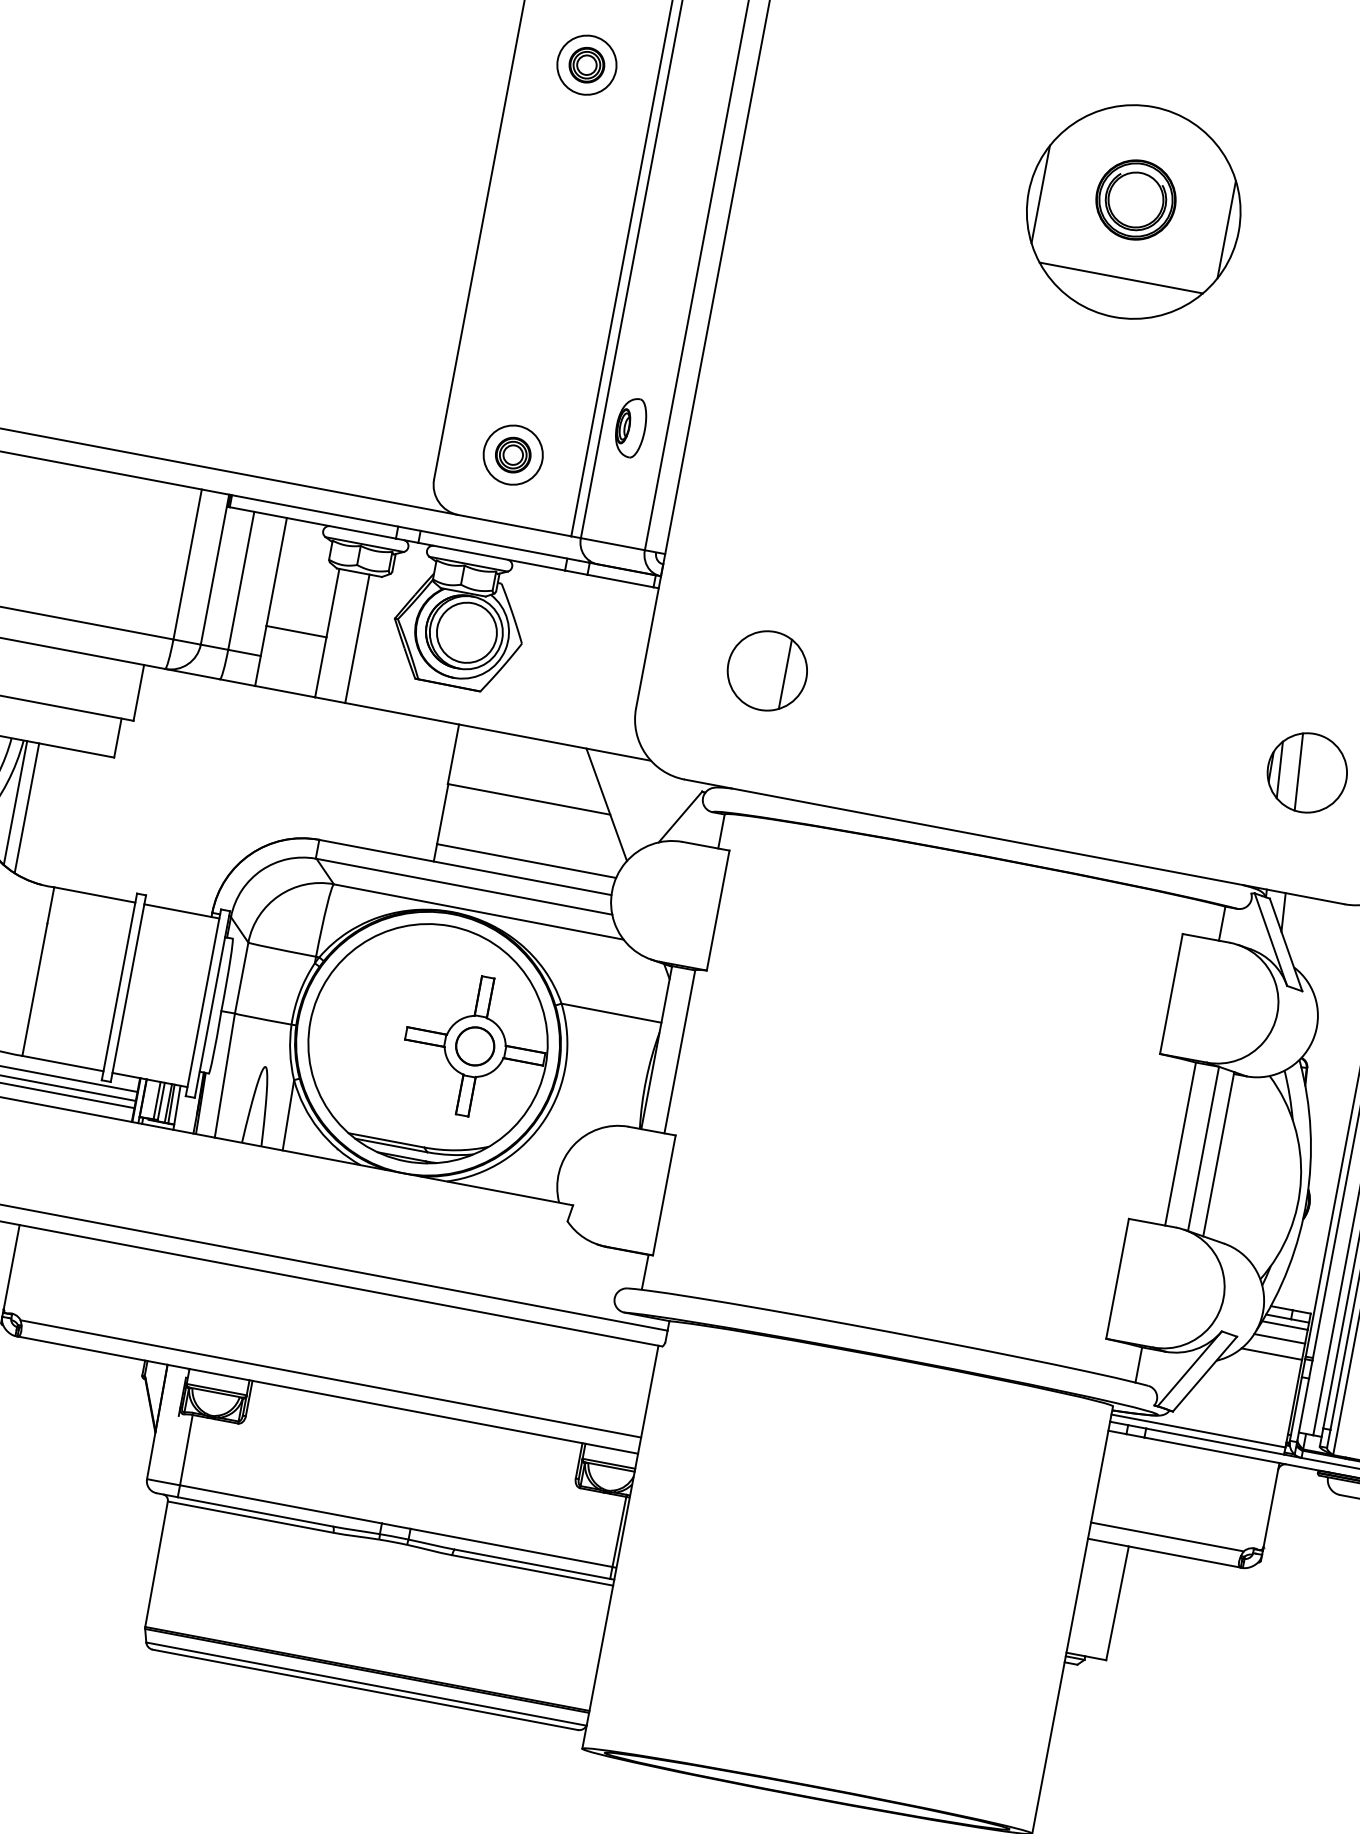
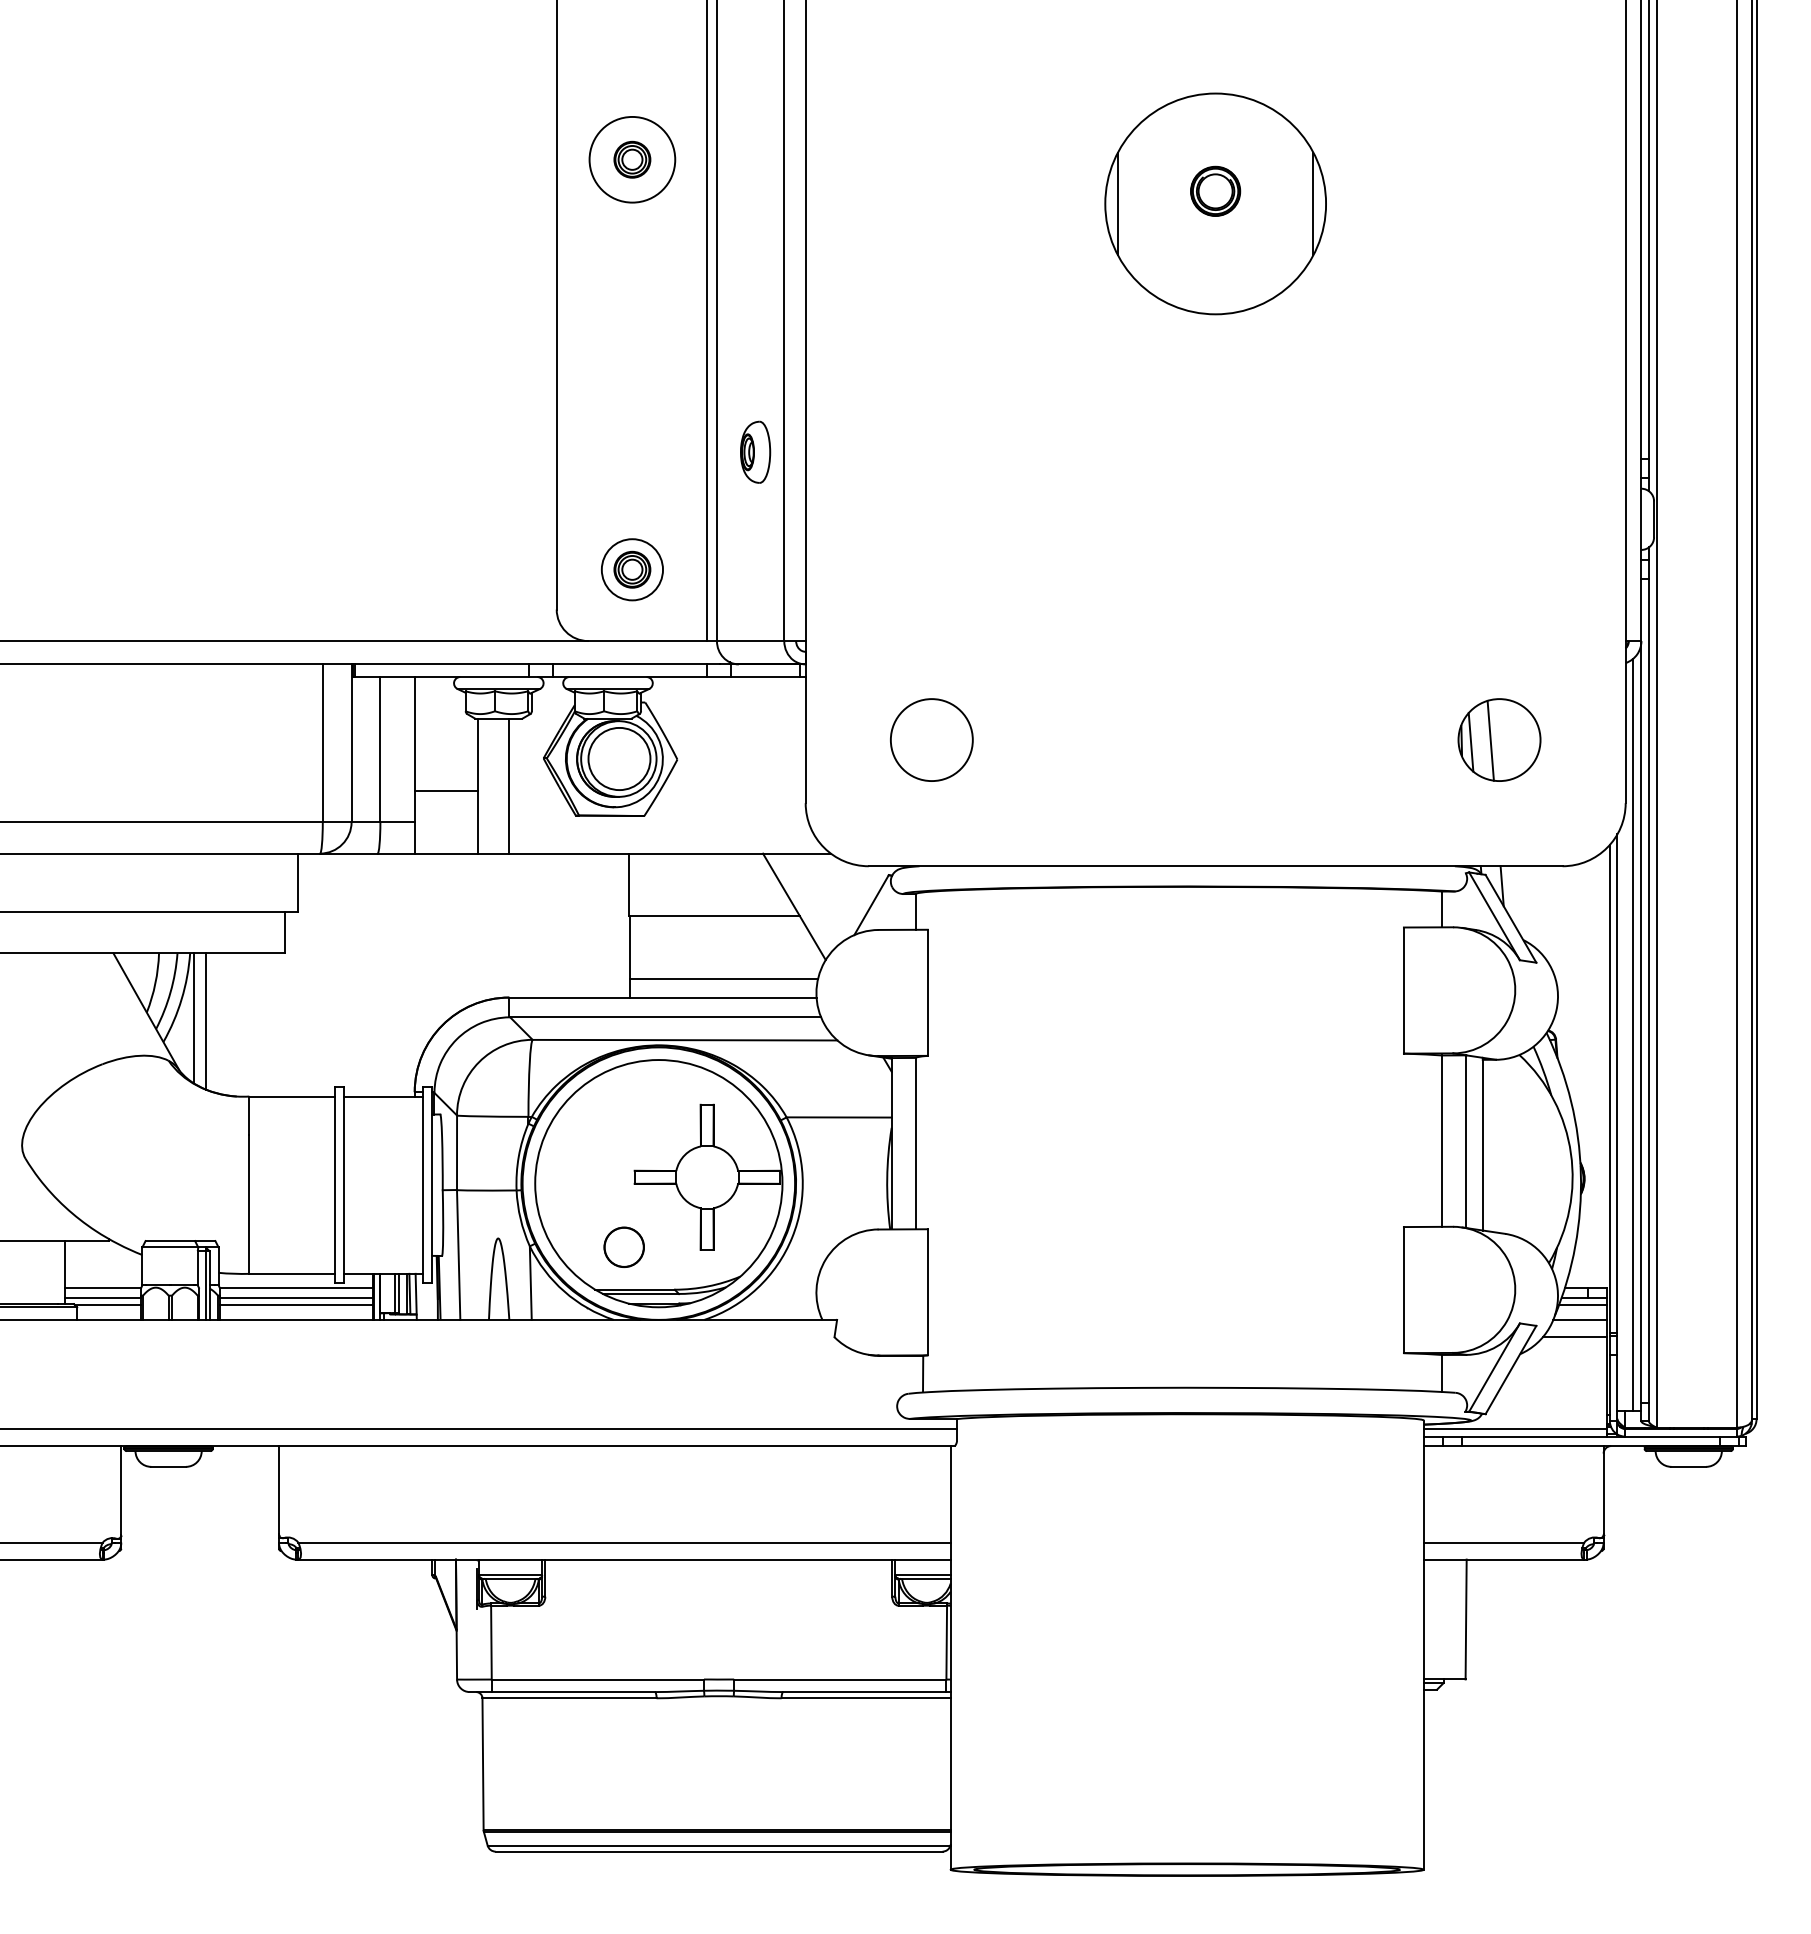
circle: (587, 64) -> (632, 159), size x1.4
part: (1135, 200) -> (1215, 191), size x0.6
line: (1121, 278) -> (1215, 273), removed
part: (630, 426) -> (755, 451), moved
line: (785, 673) -> (950, 739), removed
circle: (474, 1045) -> (623, 1246), moved

